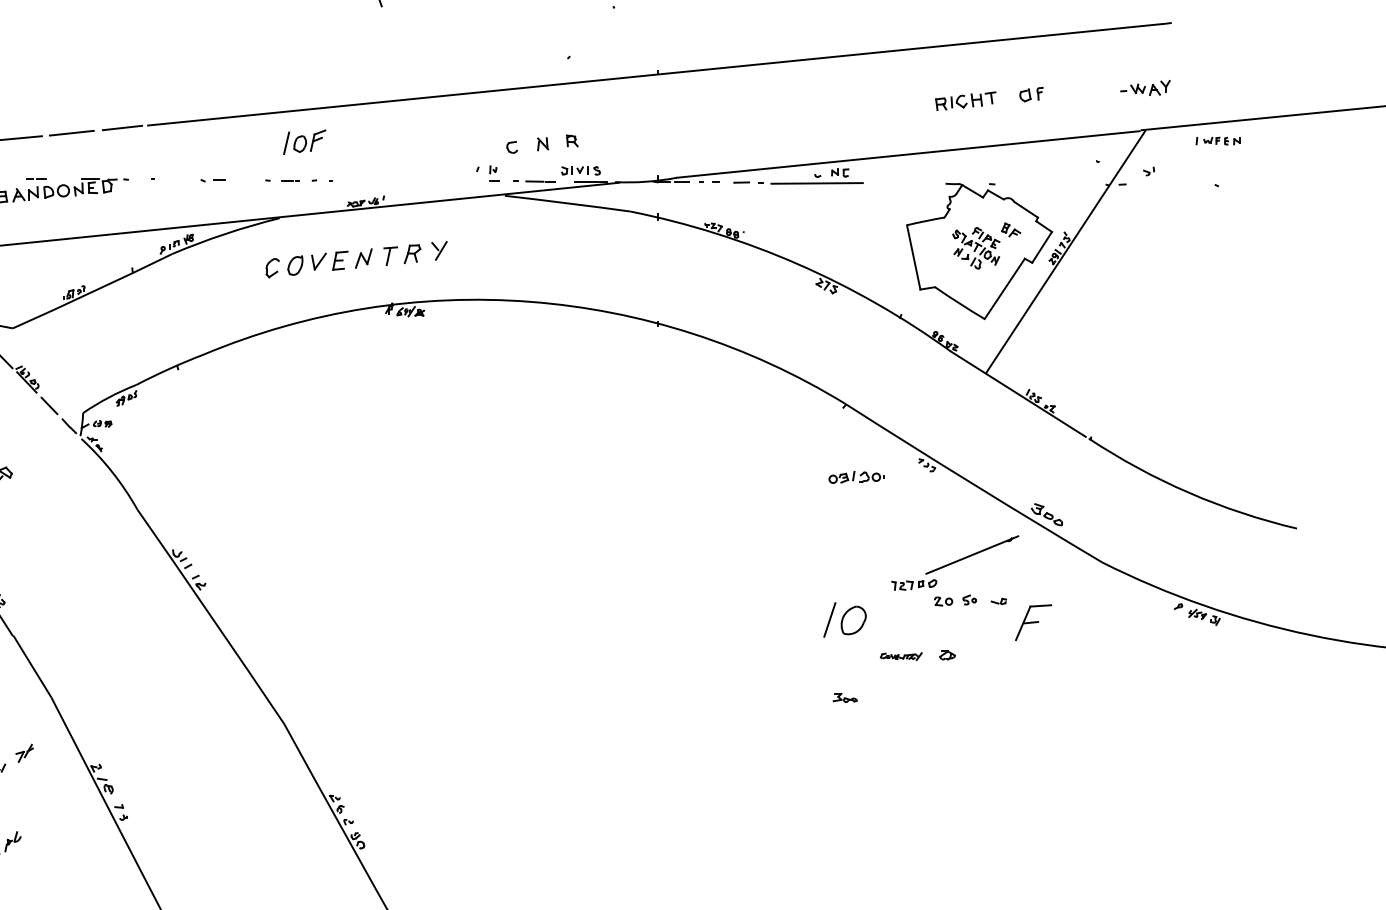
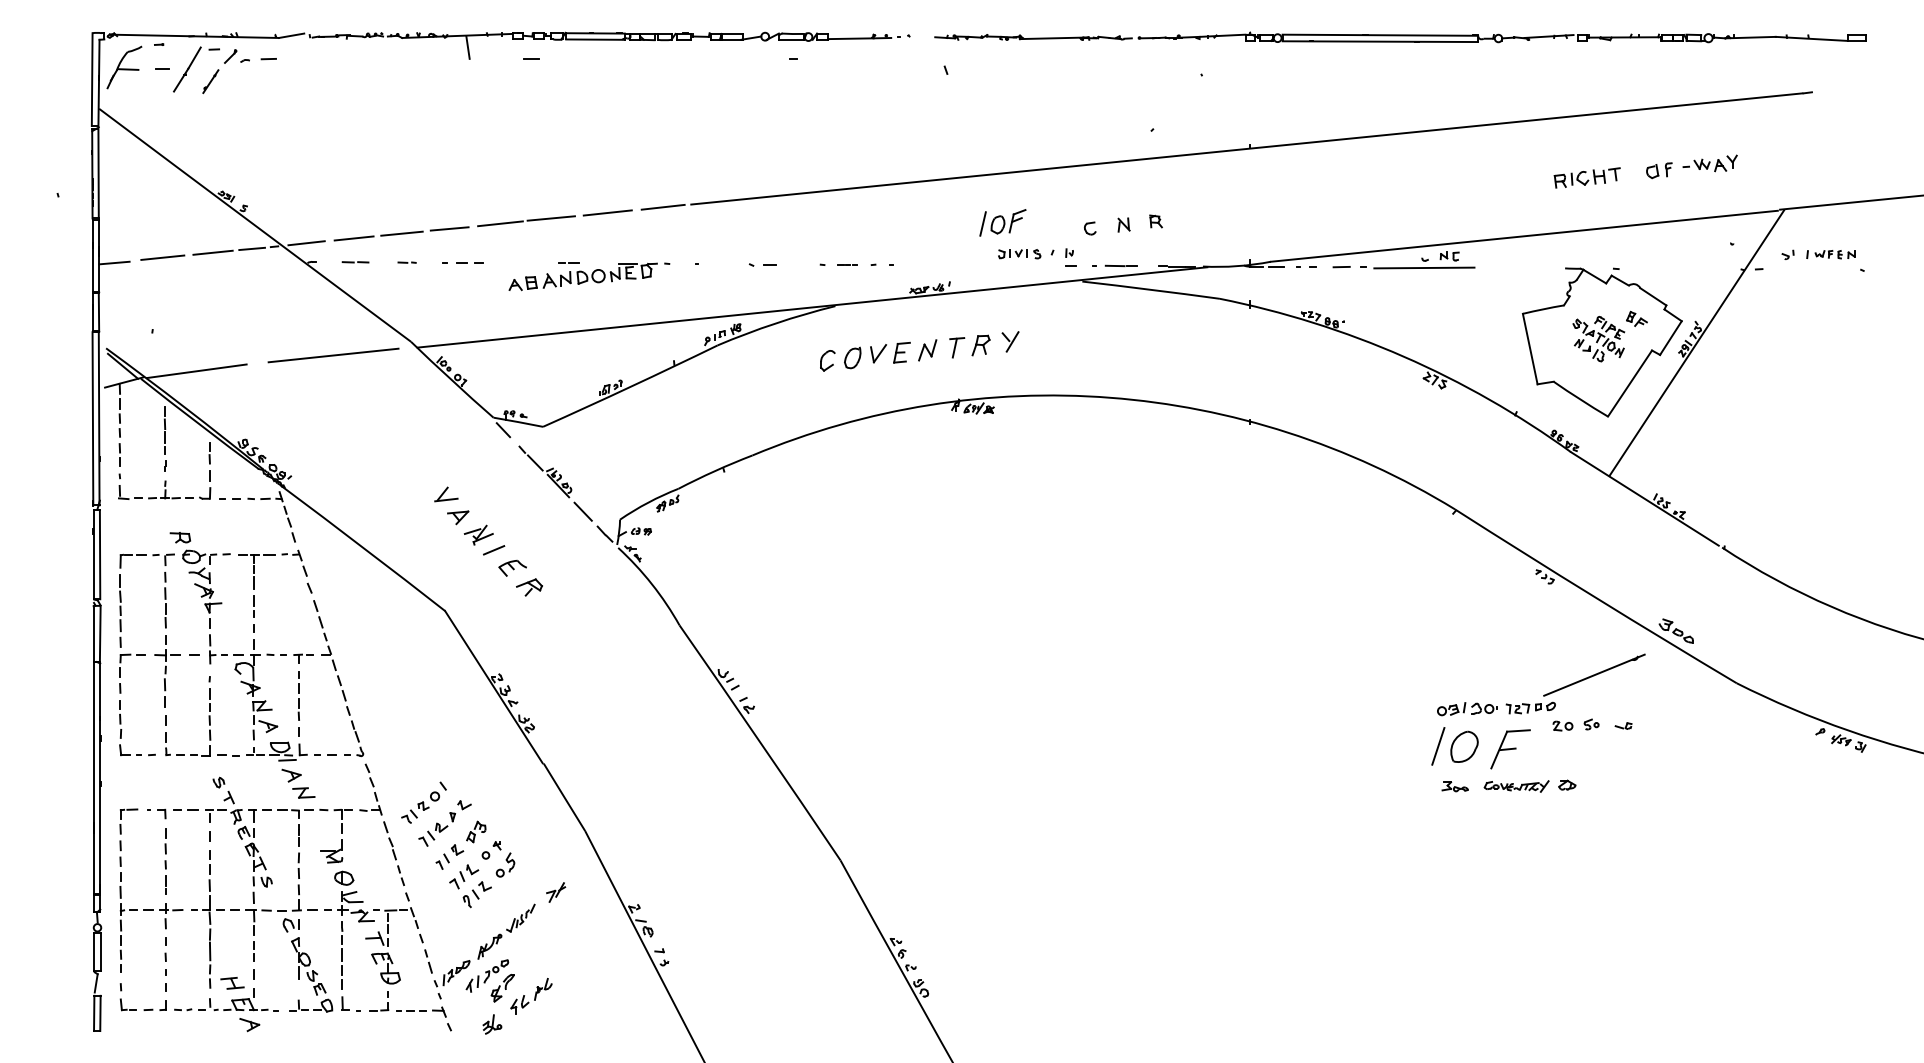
part: (1144, 88) -> (1709, 163), moved
part: (1217, 140) -> (1830, 254), moved
part: (304, 141) -> (1002, 222), moved
part: (580, 171) -> (1019, 254), moved
part: (856, 477) -> (1467, 709), moved
part: (1033, 622) -> (1510, 749), moved
part: (901, 656) -> (1516, 786), size x1.43
part: (844, 697) -> (1454, 786), moved

